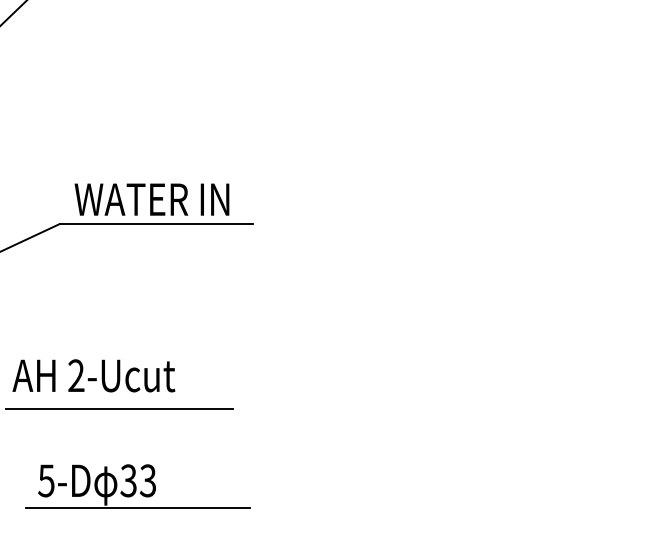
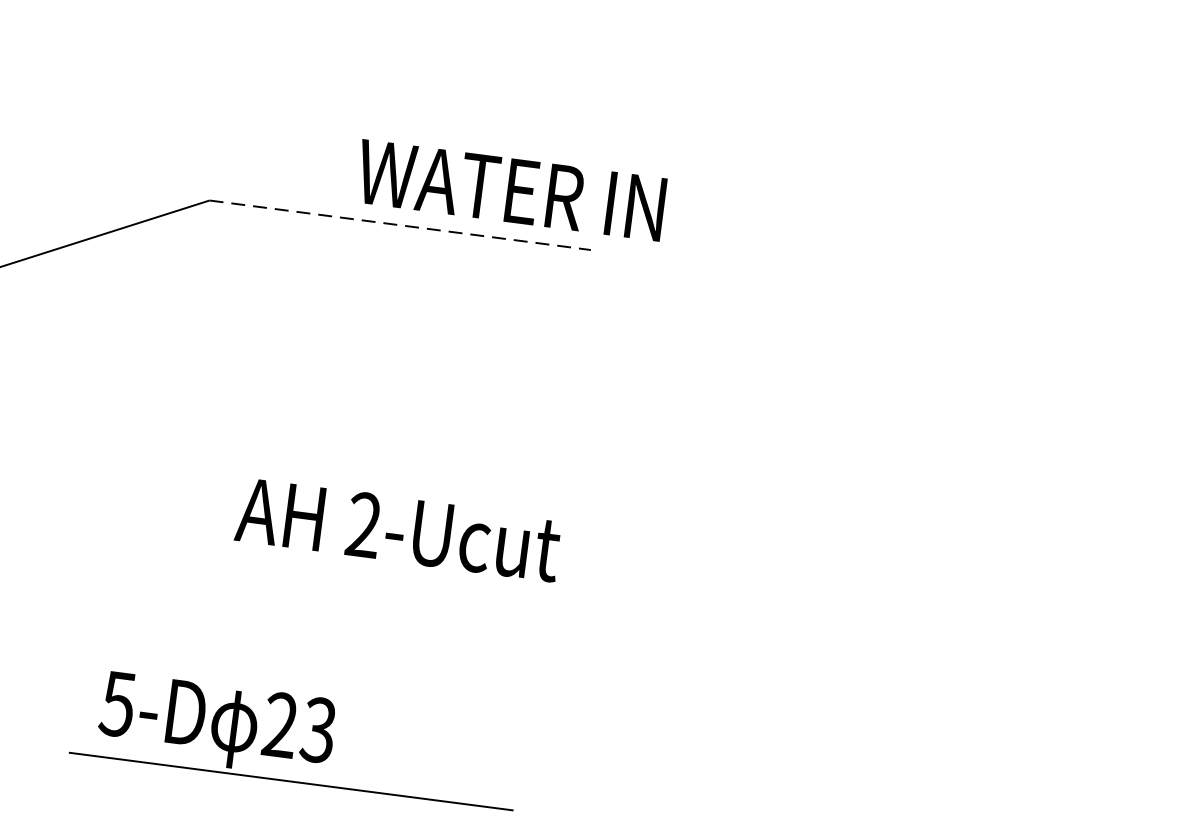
text: (151, 199) -> (510, 190), moved
line: (156, 224) -> (401, 226), solid -> dashed
text: (93, 375) -> (397, 528), moved
line: (119, 408) -> (280, 579), removed
text: (128, 480) -> (280, 724), 33 -> 23

